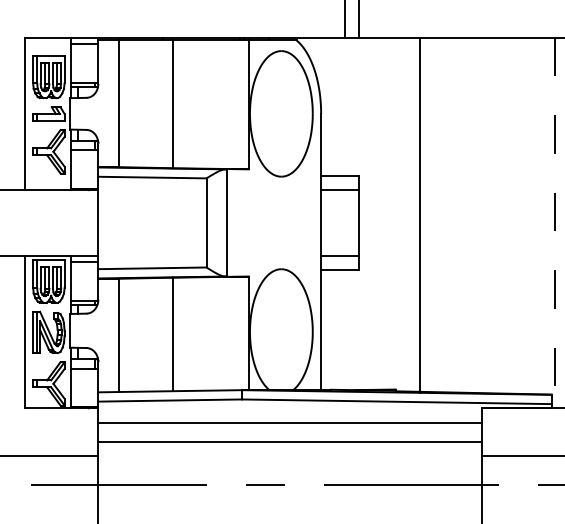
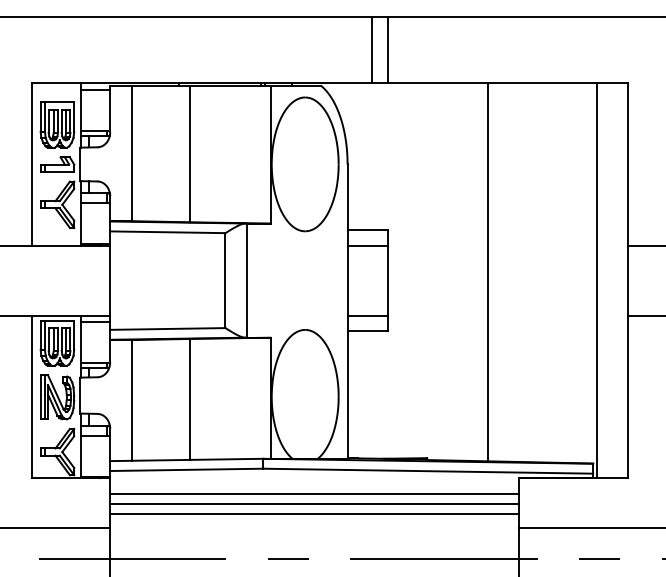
line: (419, 215) -> (488, 272), moved
line: (554, 223) -> (596, 281), dashed -> solid
line: (289, 432) -> (313, 503), added

